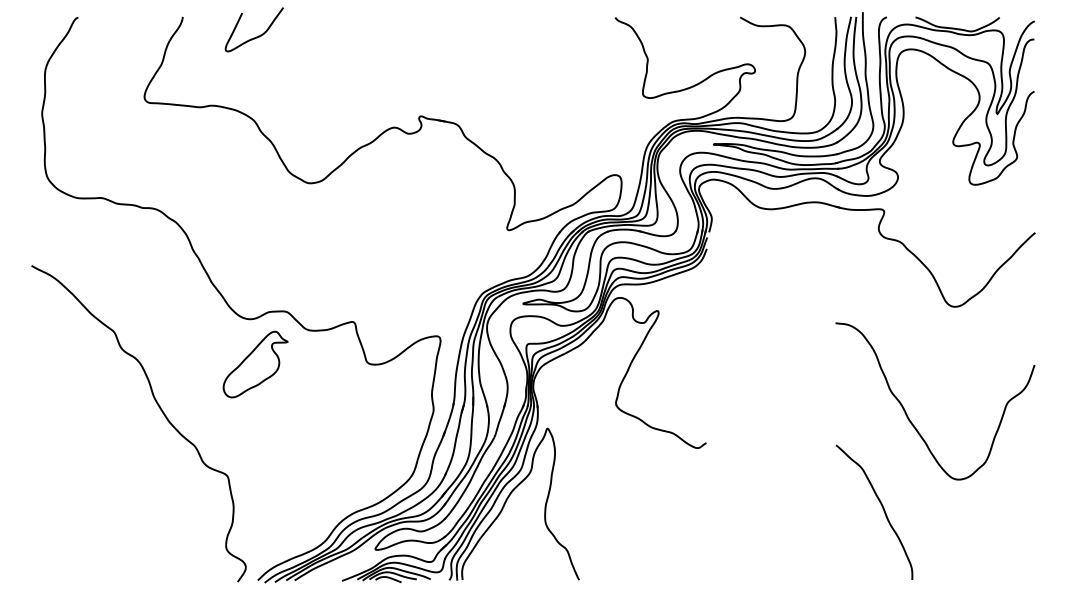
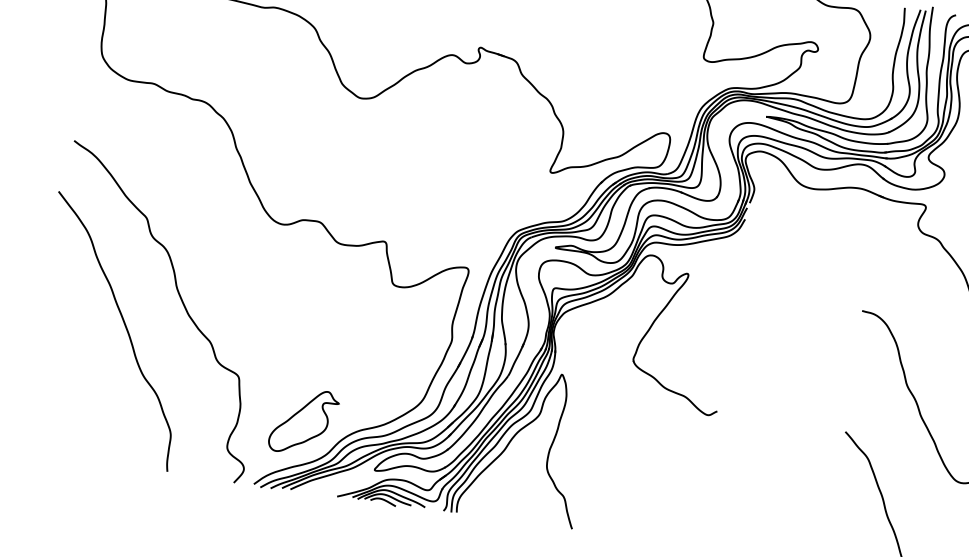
part: (255, 364) -> (303, 421), moved
curve: (107, 442) -> (124, 326), added

